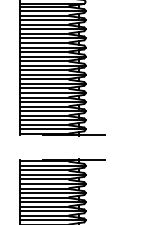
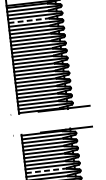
line: (44, 24) -> (28, 20), solid -> dashed
line: (44, 206) -> (46, 170), solid -> dashed

